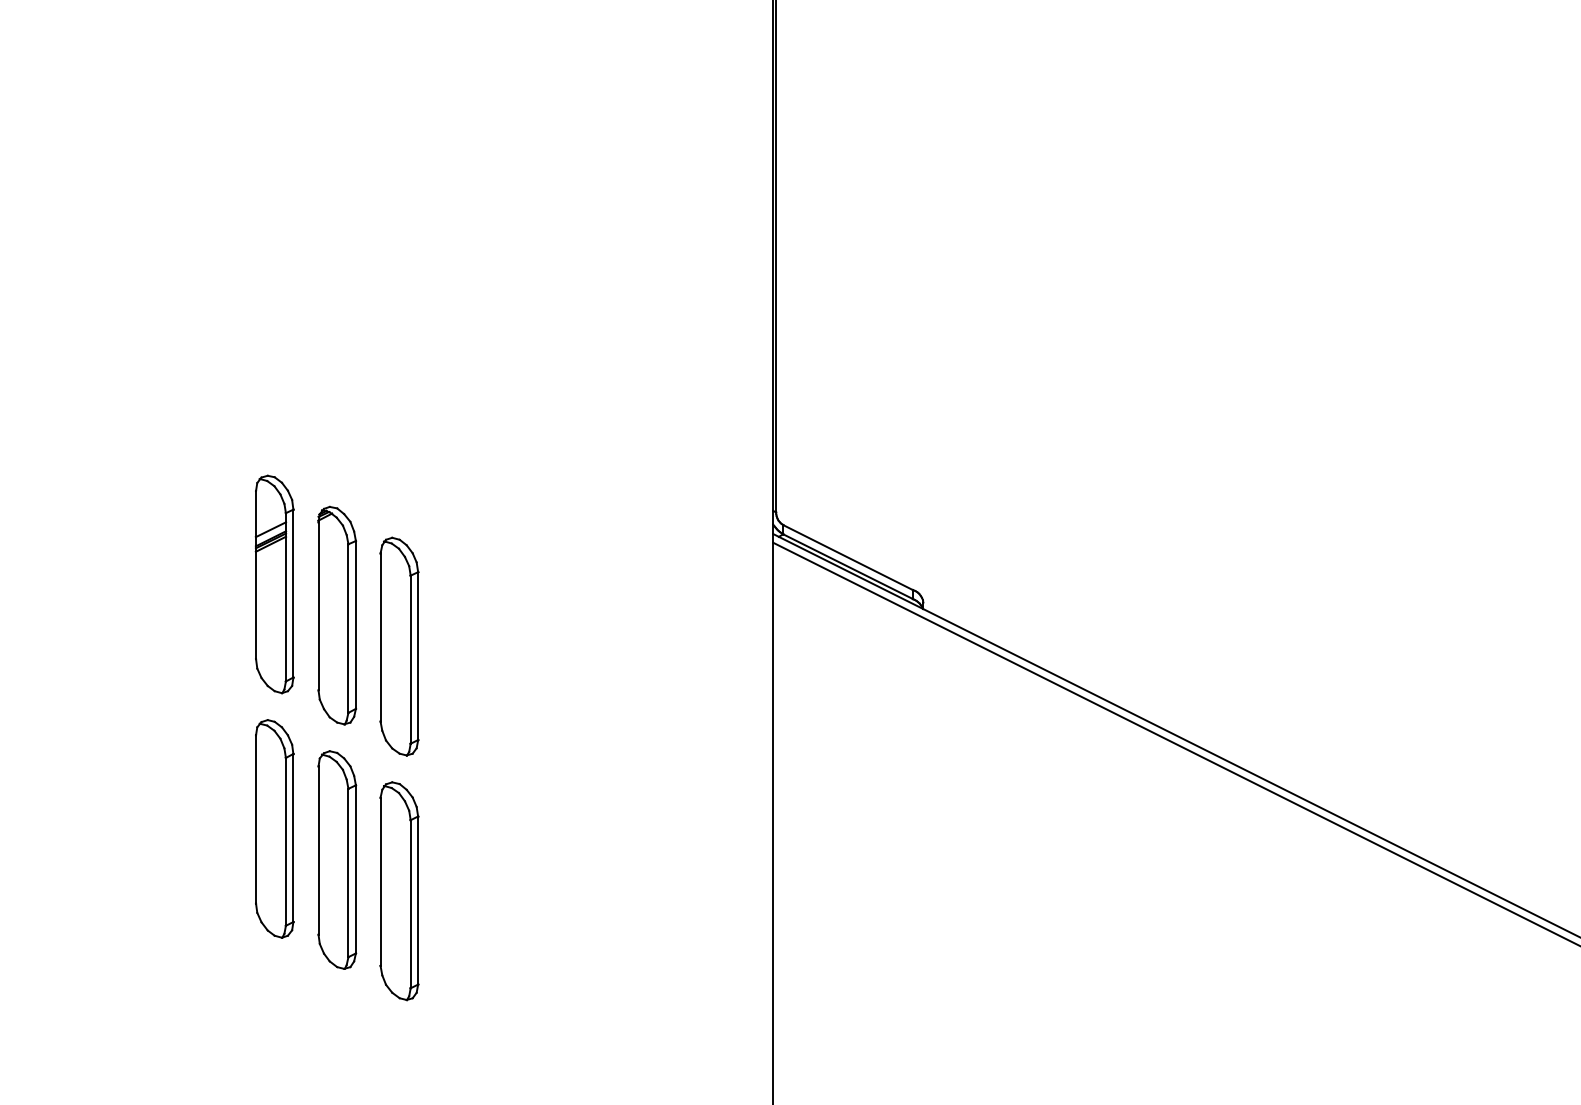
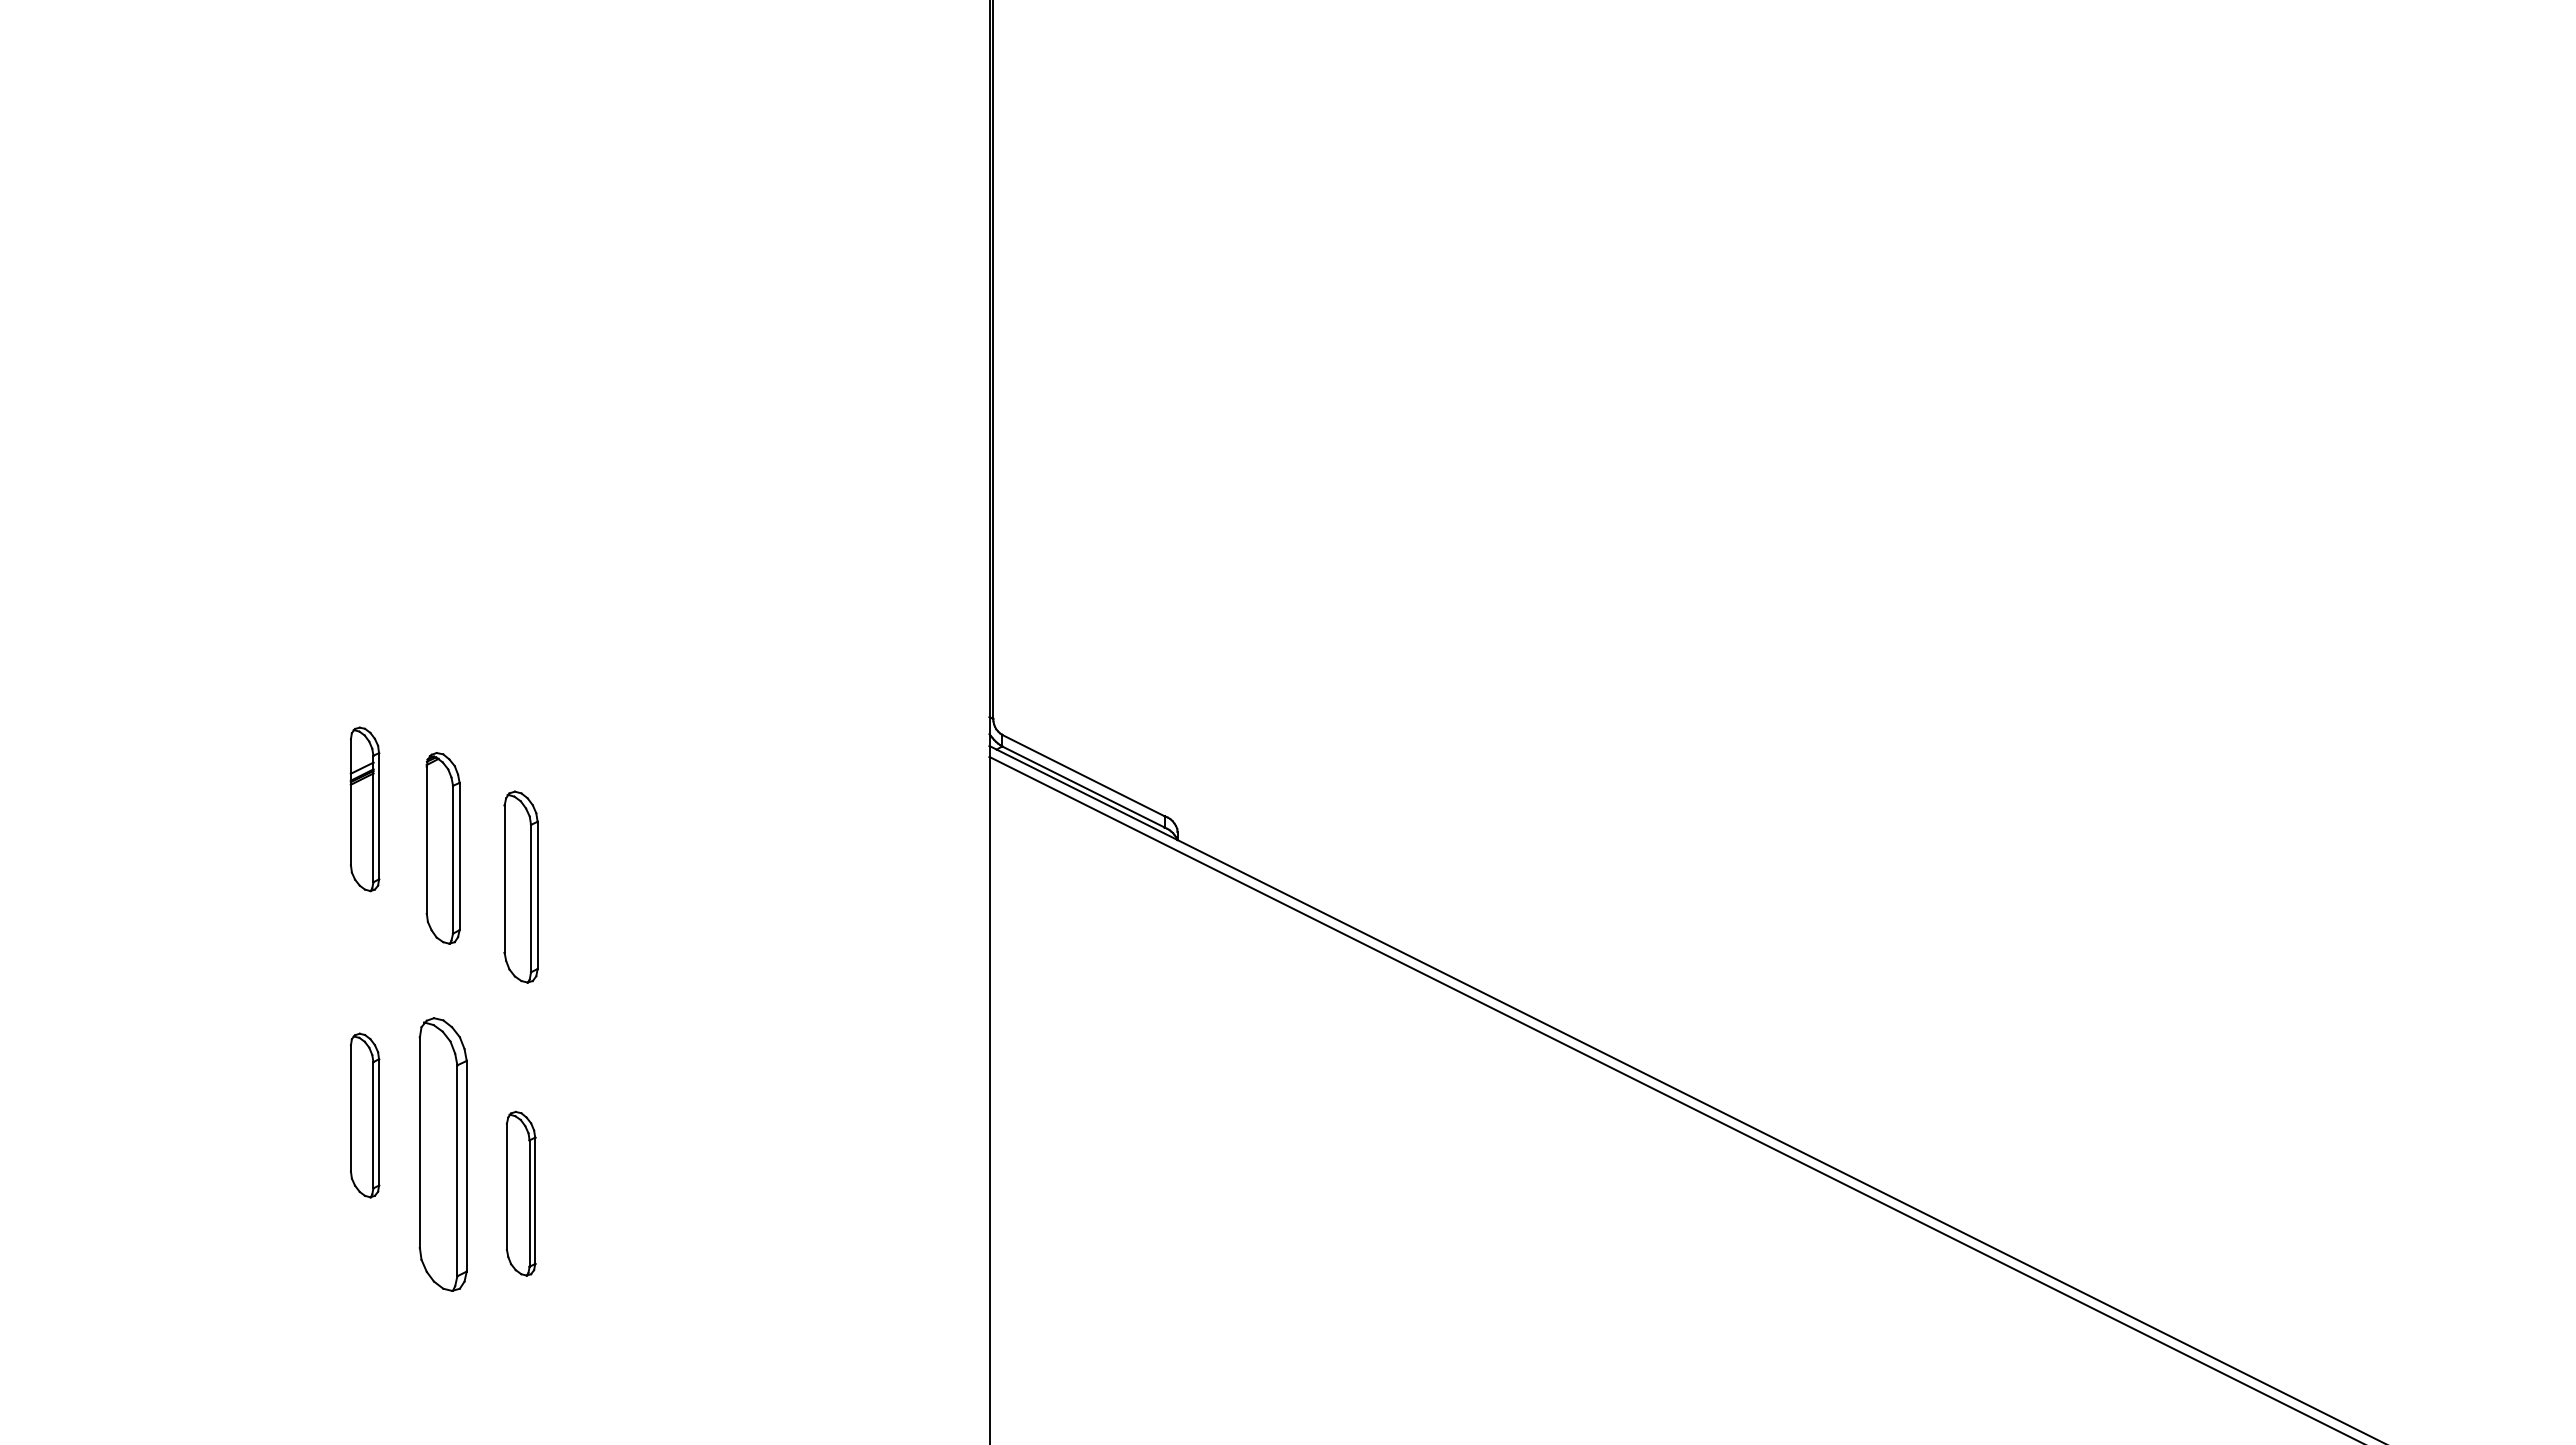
part: (274, 584) -> (364, 809), size x0.6
part: (336, 615) -> (442, 848), size x0.7
part: (398, 646) -> (520, 886), size x0.7
part: (274, 828) -> (364, 1115), size x0.6
part: (398, 891) -> (520, 1193), size x0.6

